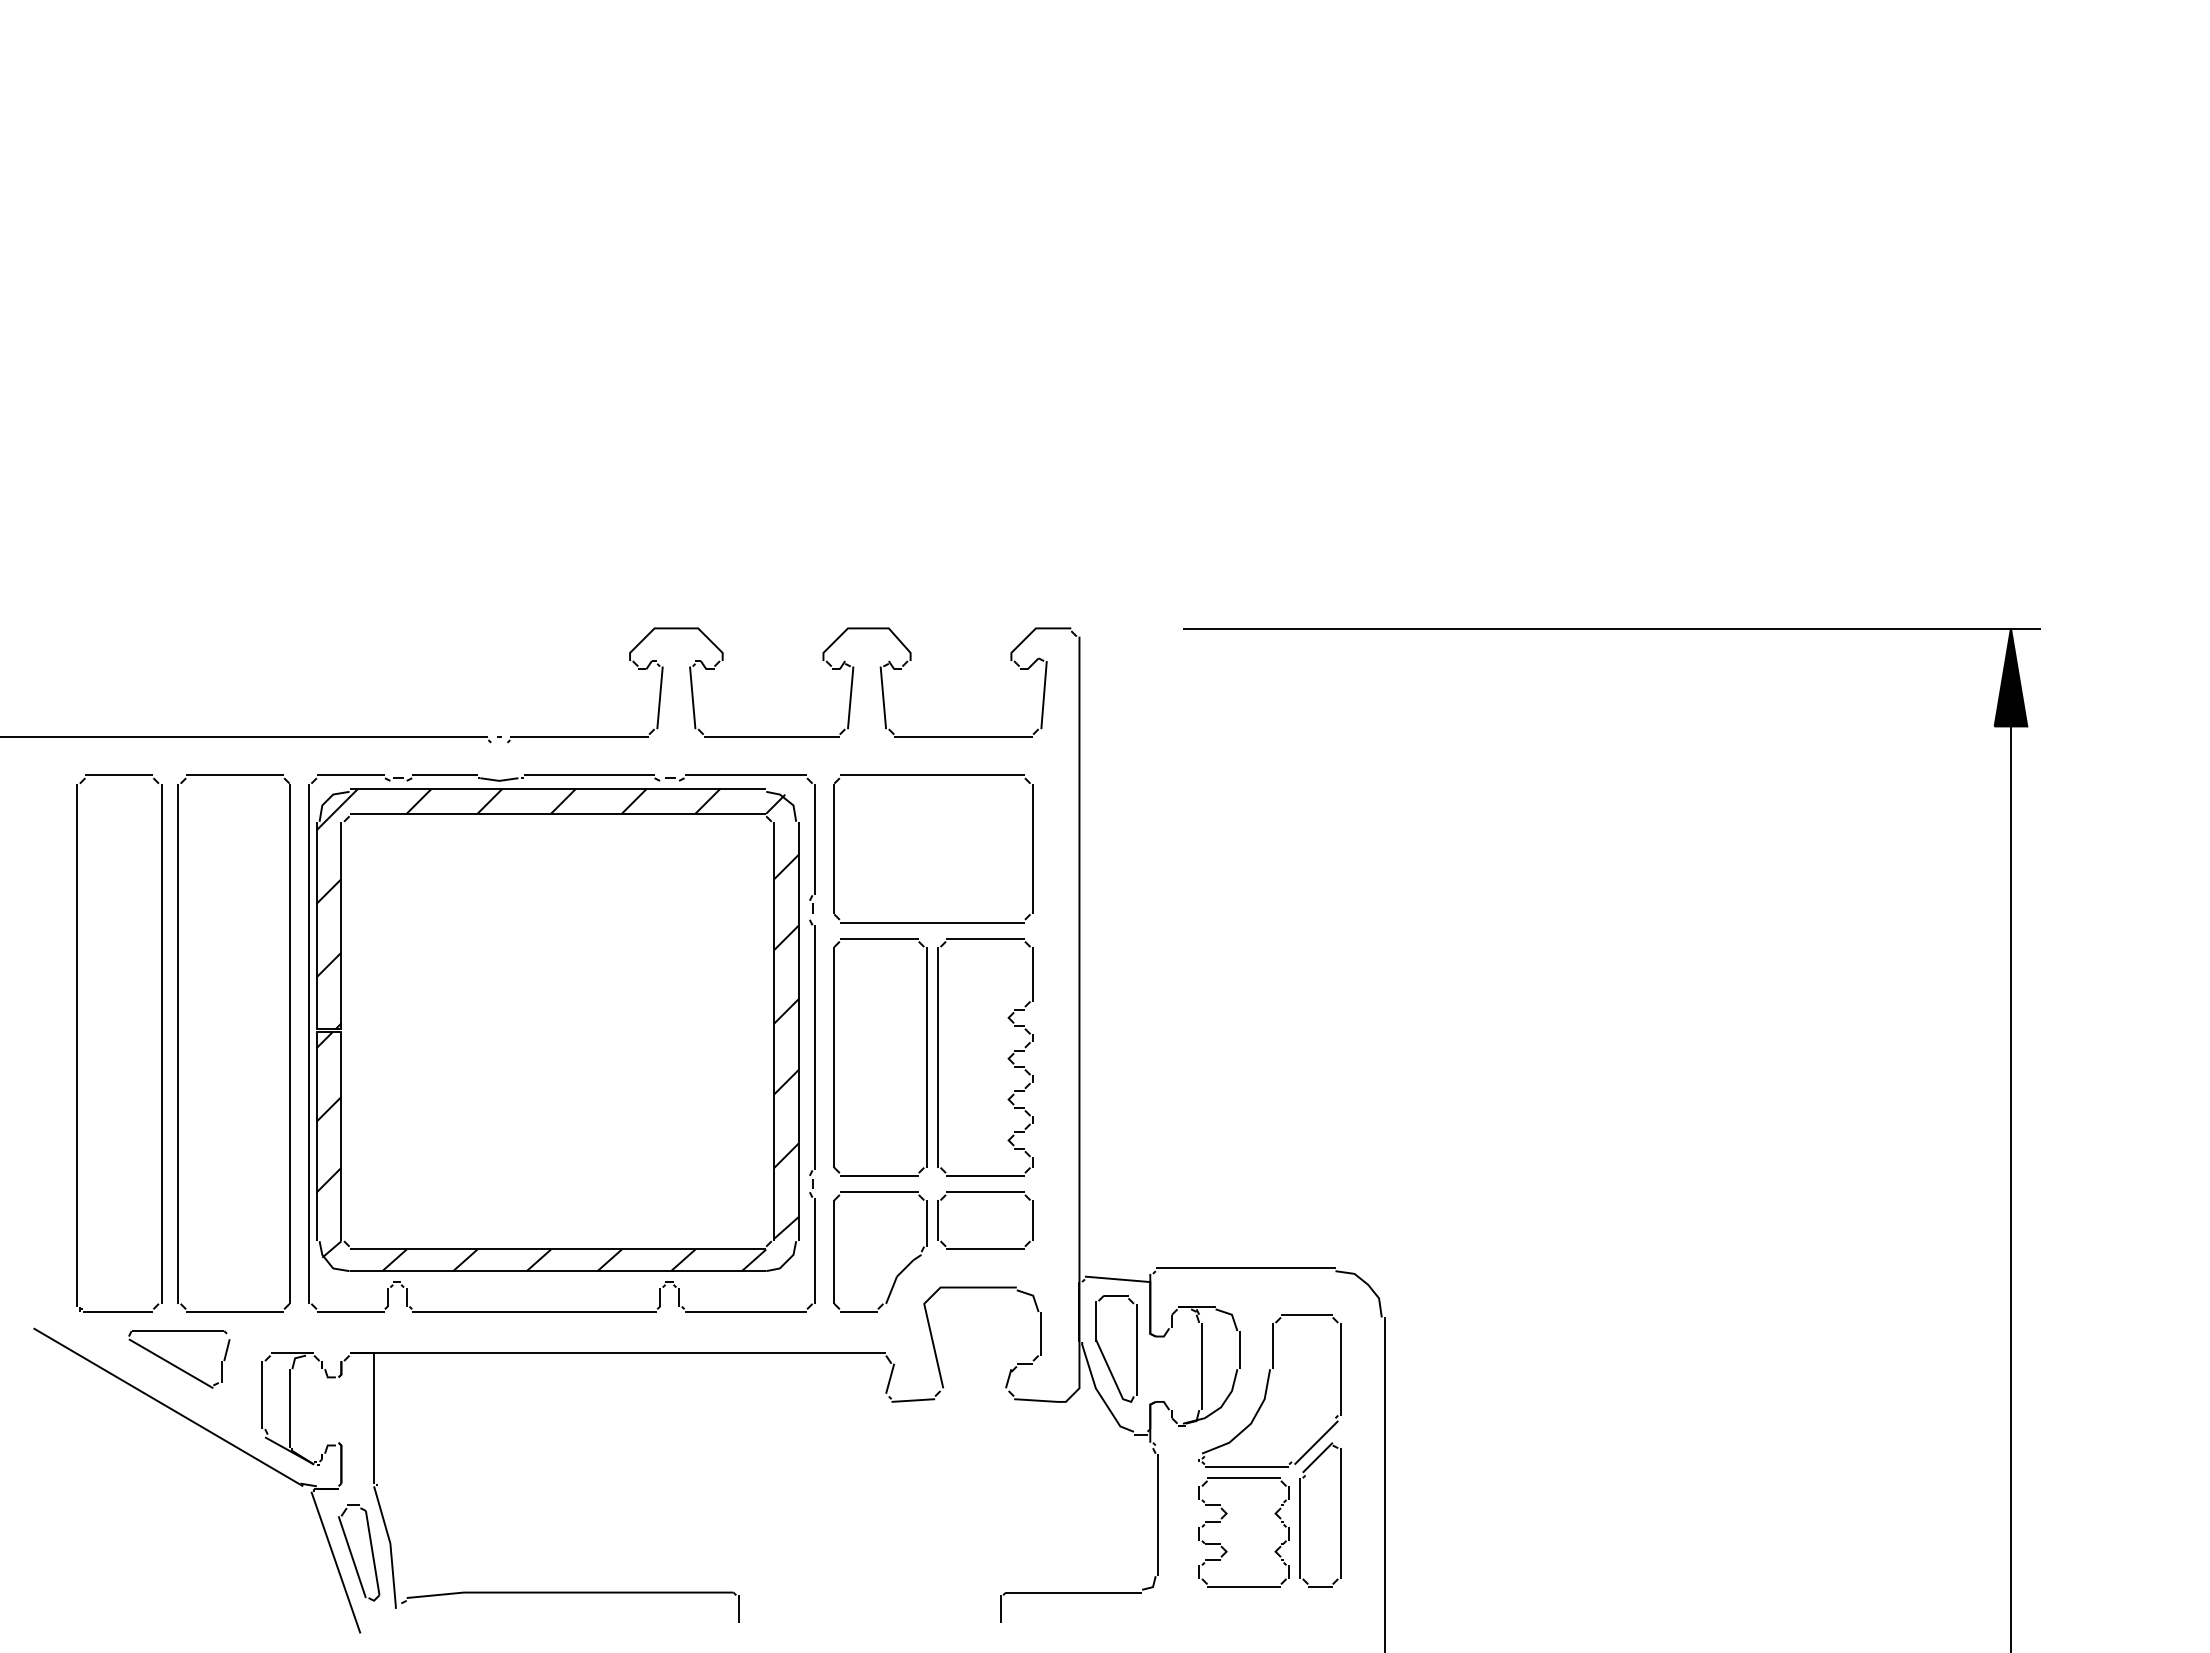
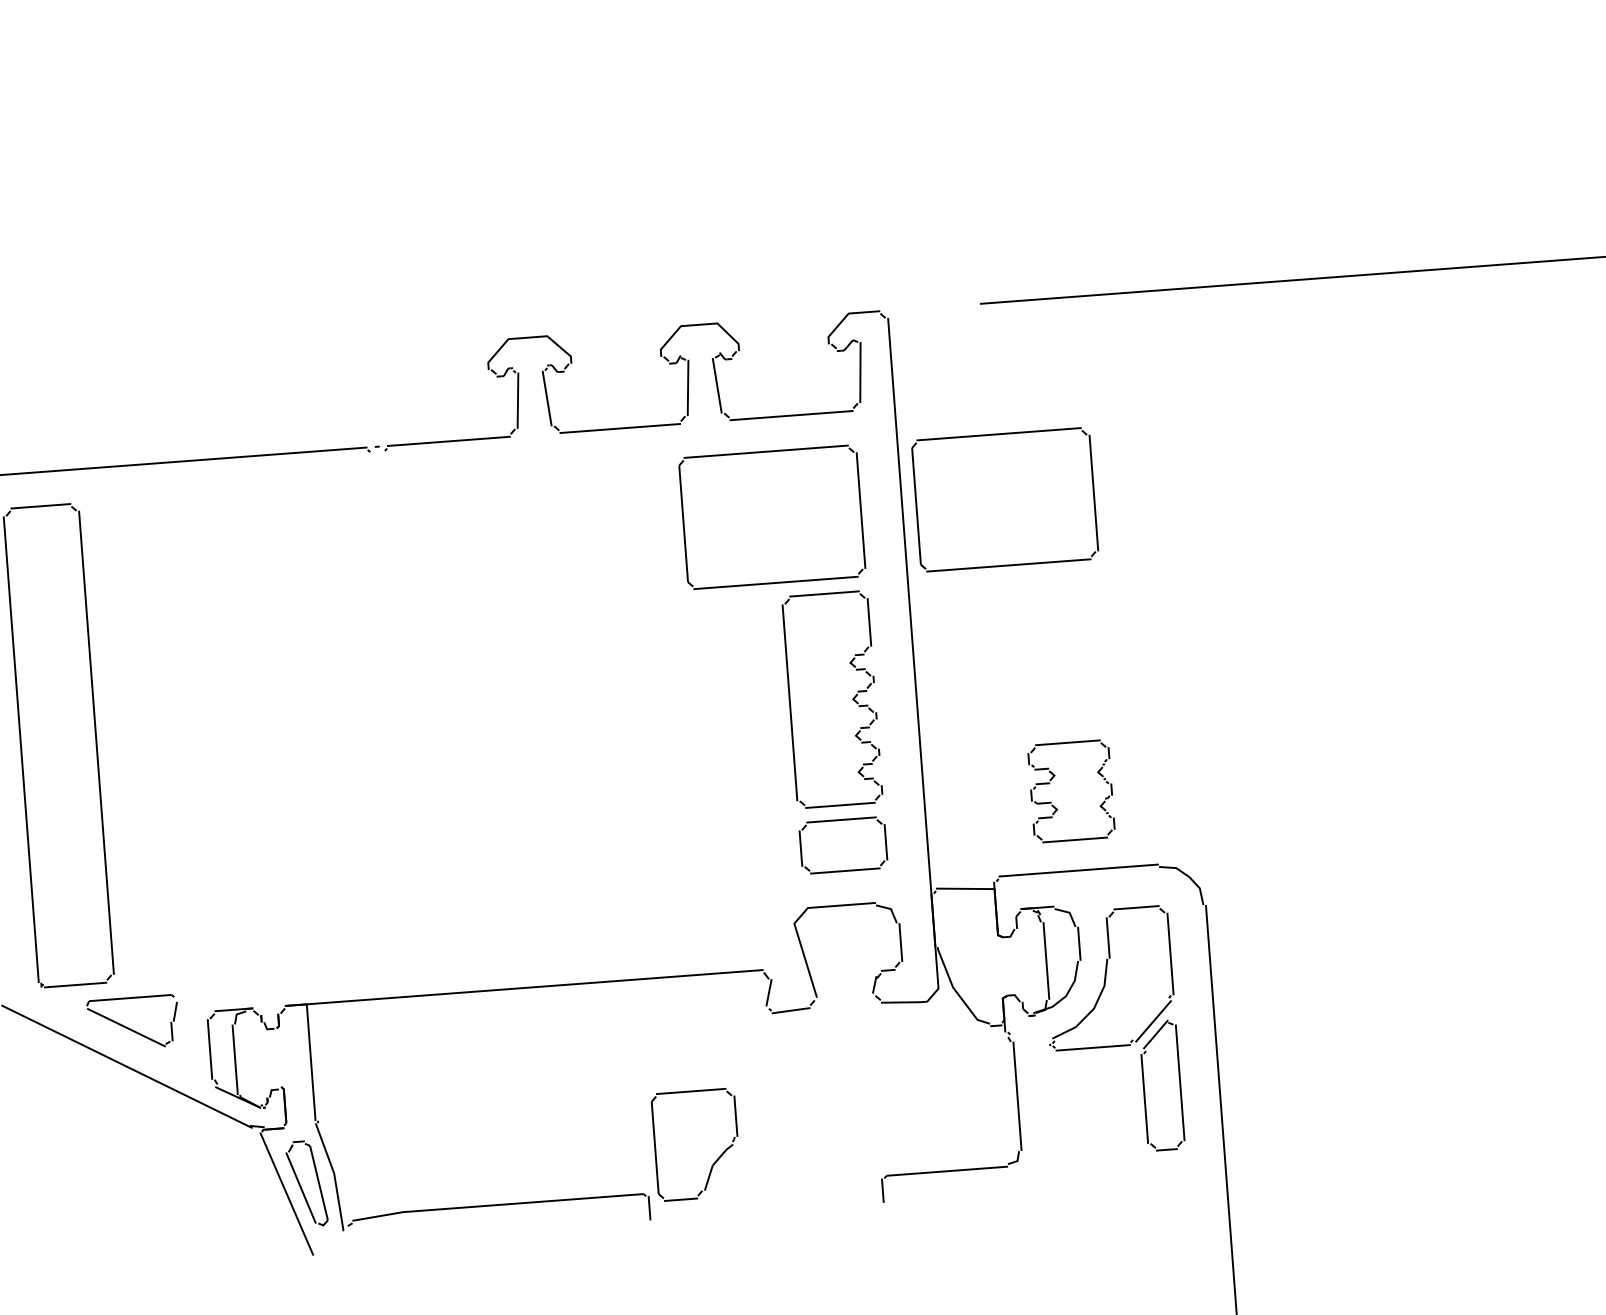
part: (1194, 775) -> (1000, 434), added
part: (178, 1043) -> (111, 741), removed
part: (834, 1057) -> (697, 709), removed
part: (561, 1248) -> (467, 898), removed
part: (900, 1271) -> (715, 1160), moved
part: (1104, 1355) -> (958, 957), removed
part: (1226, 1515) -> (1054, 777), moved

